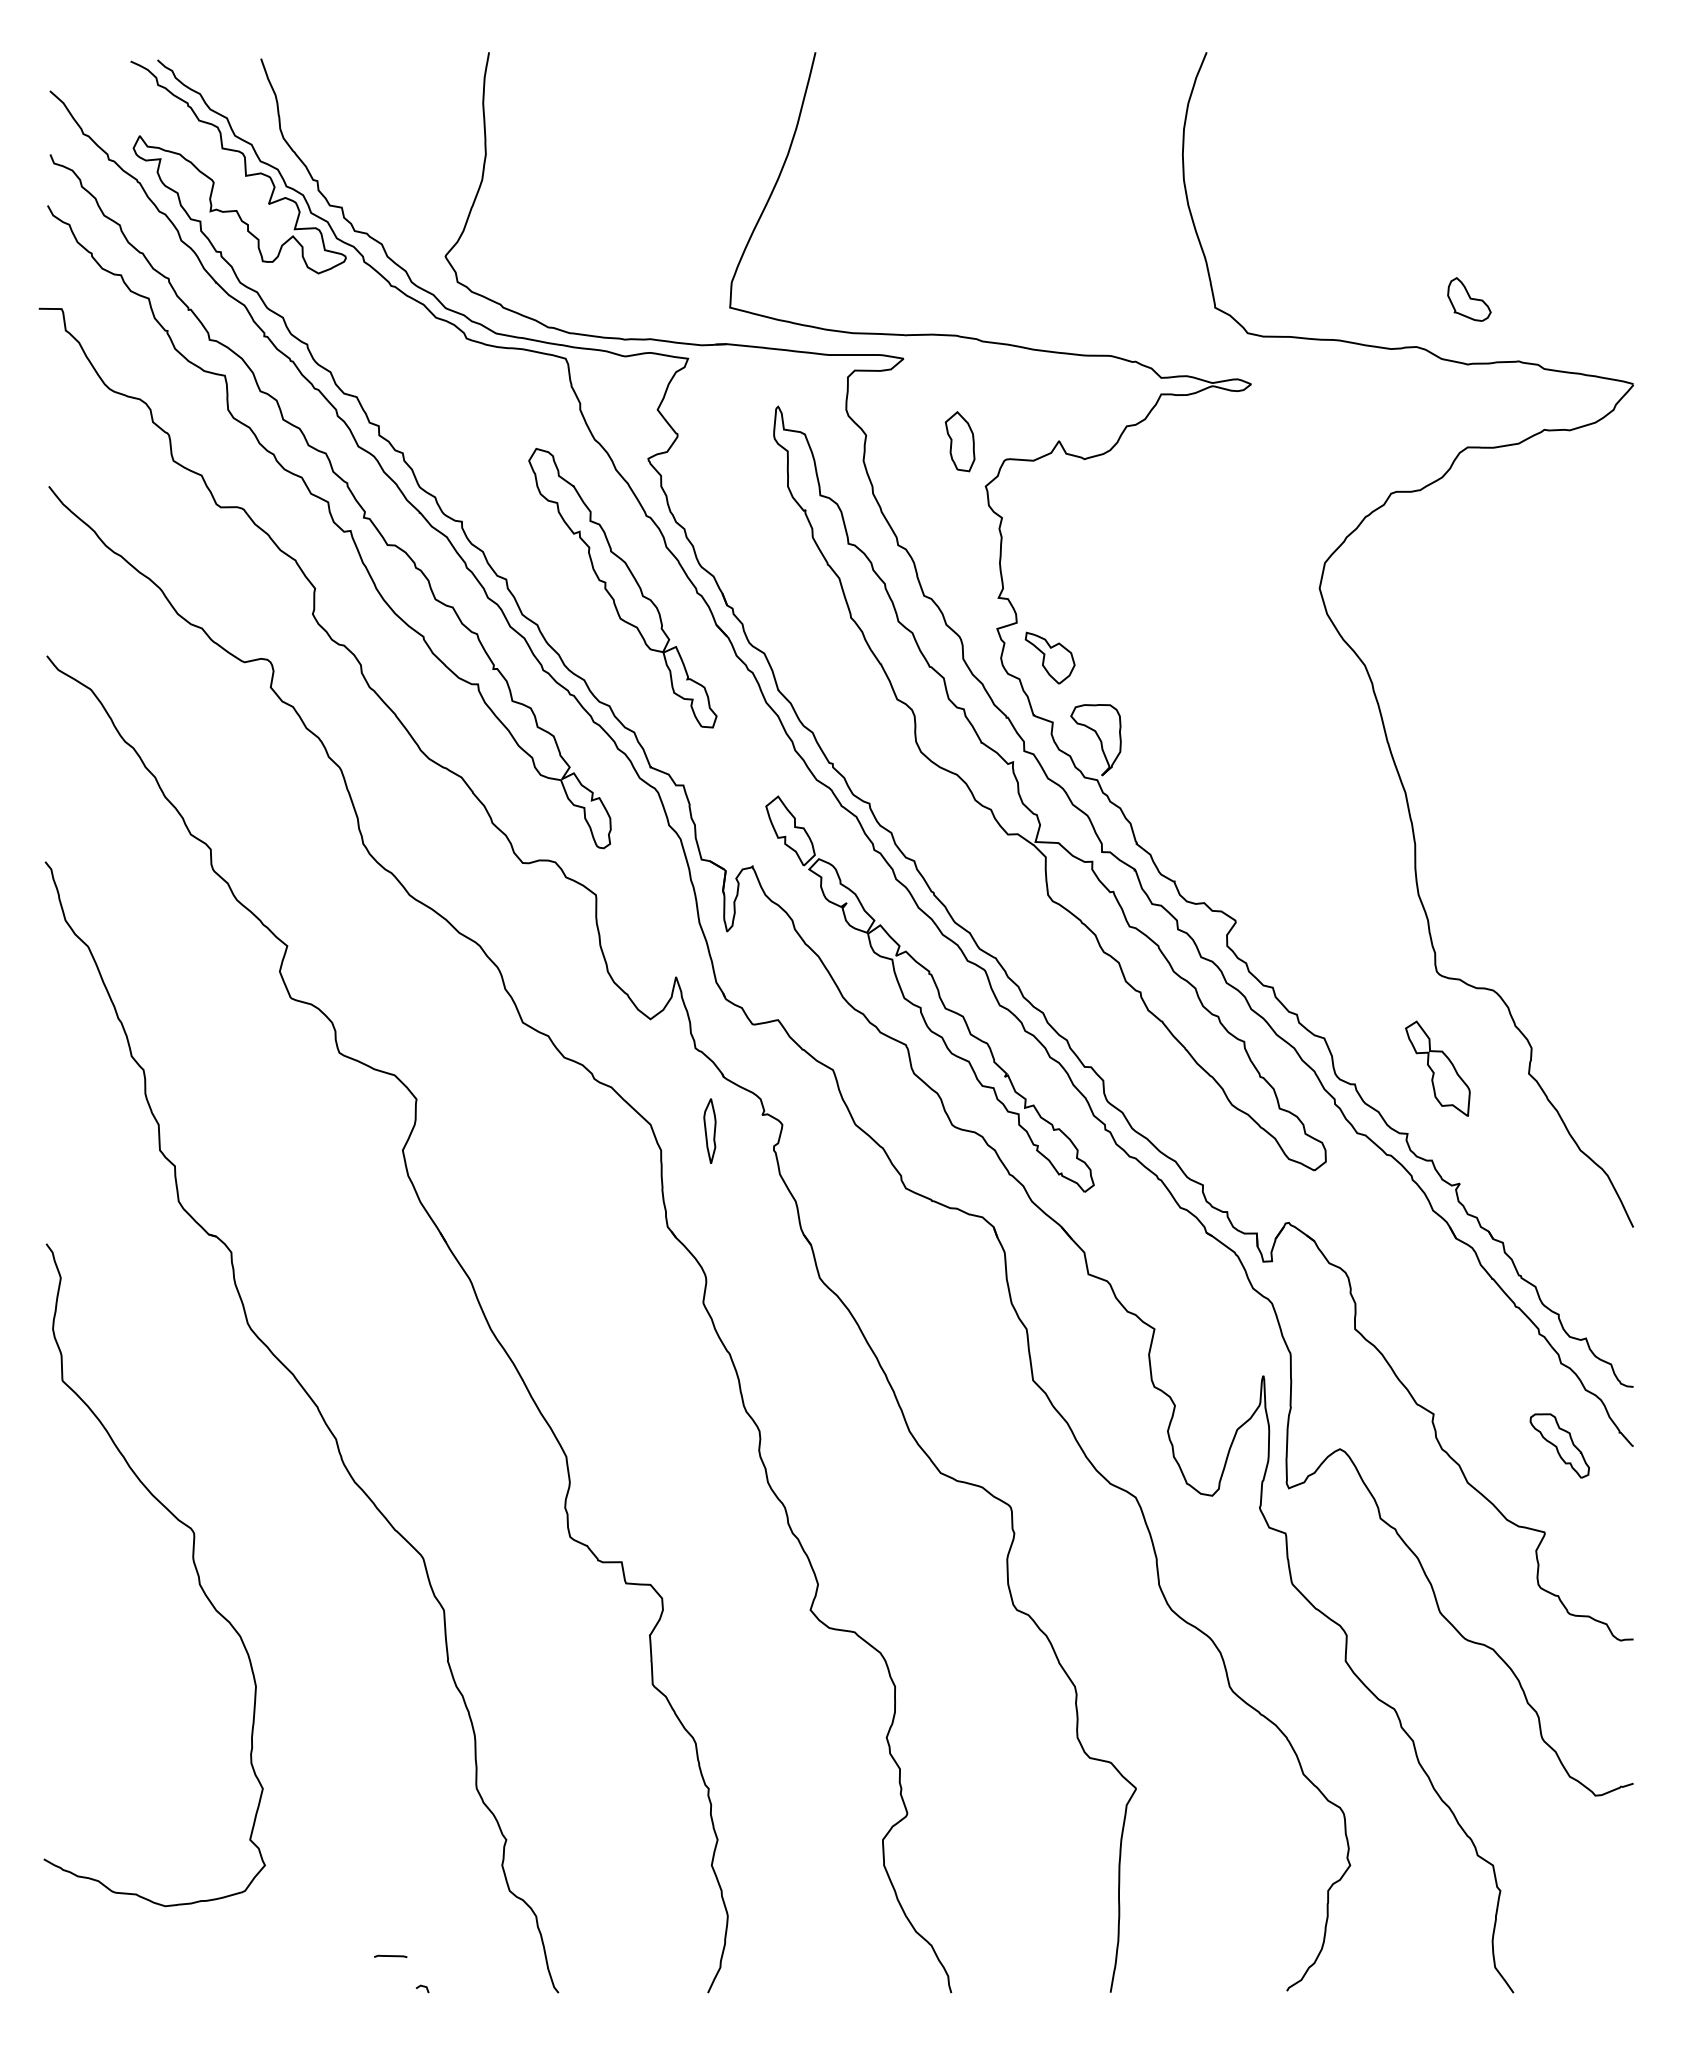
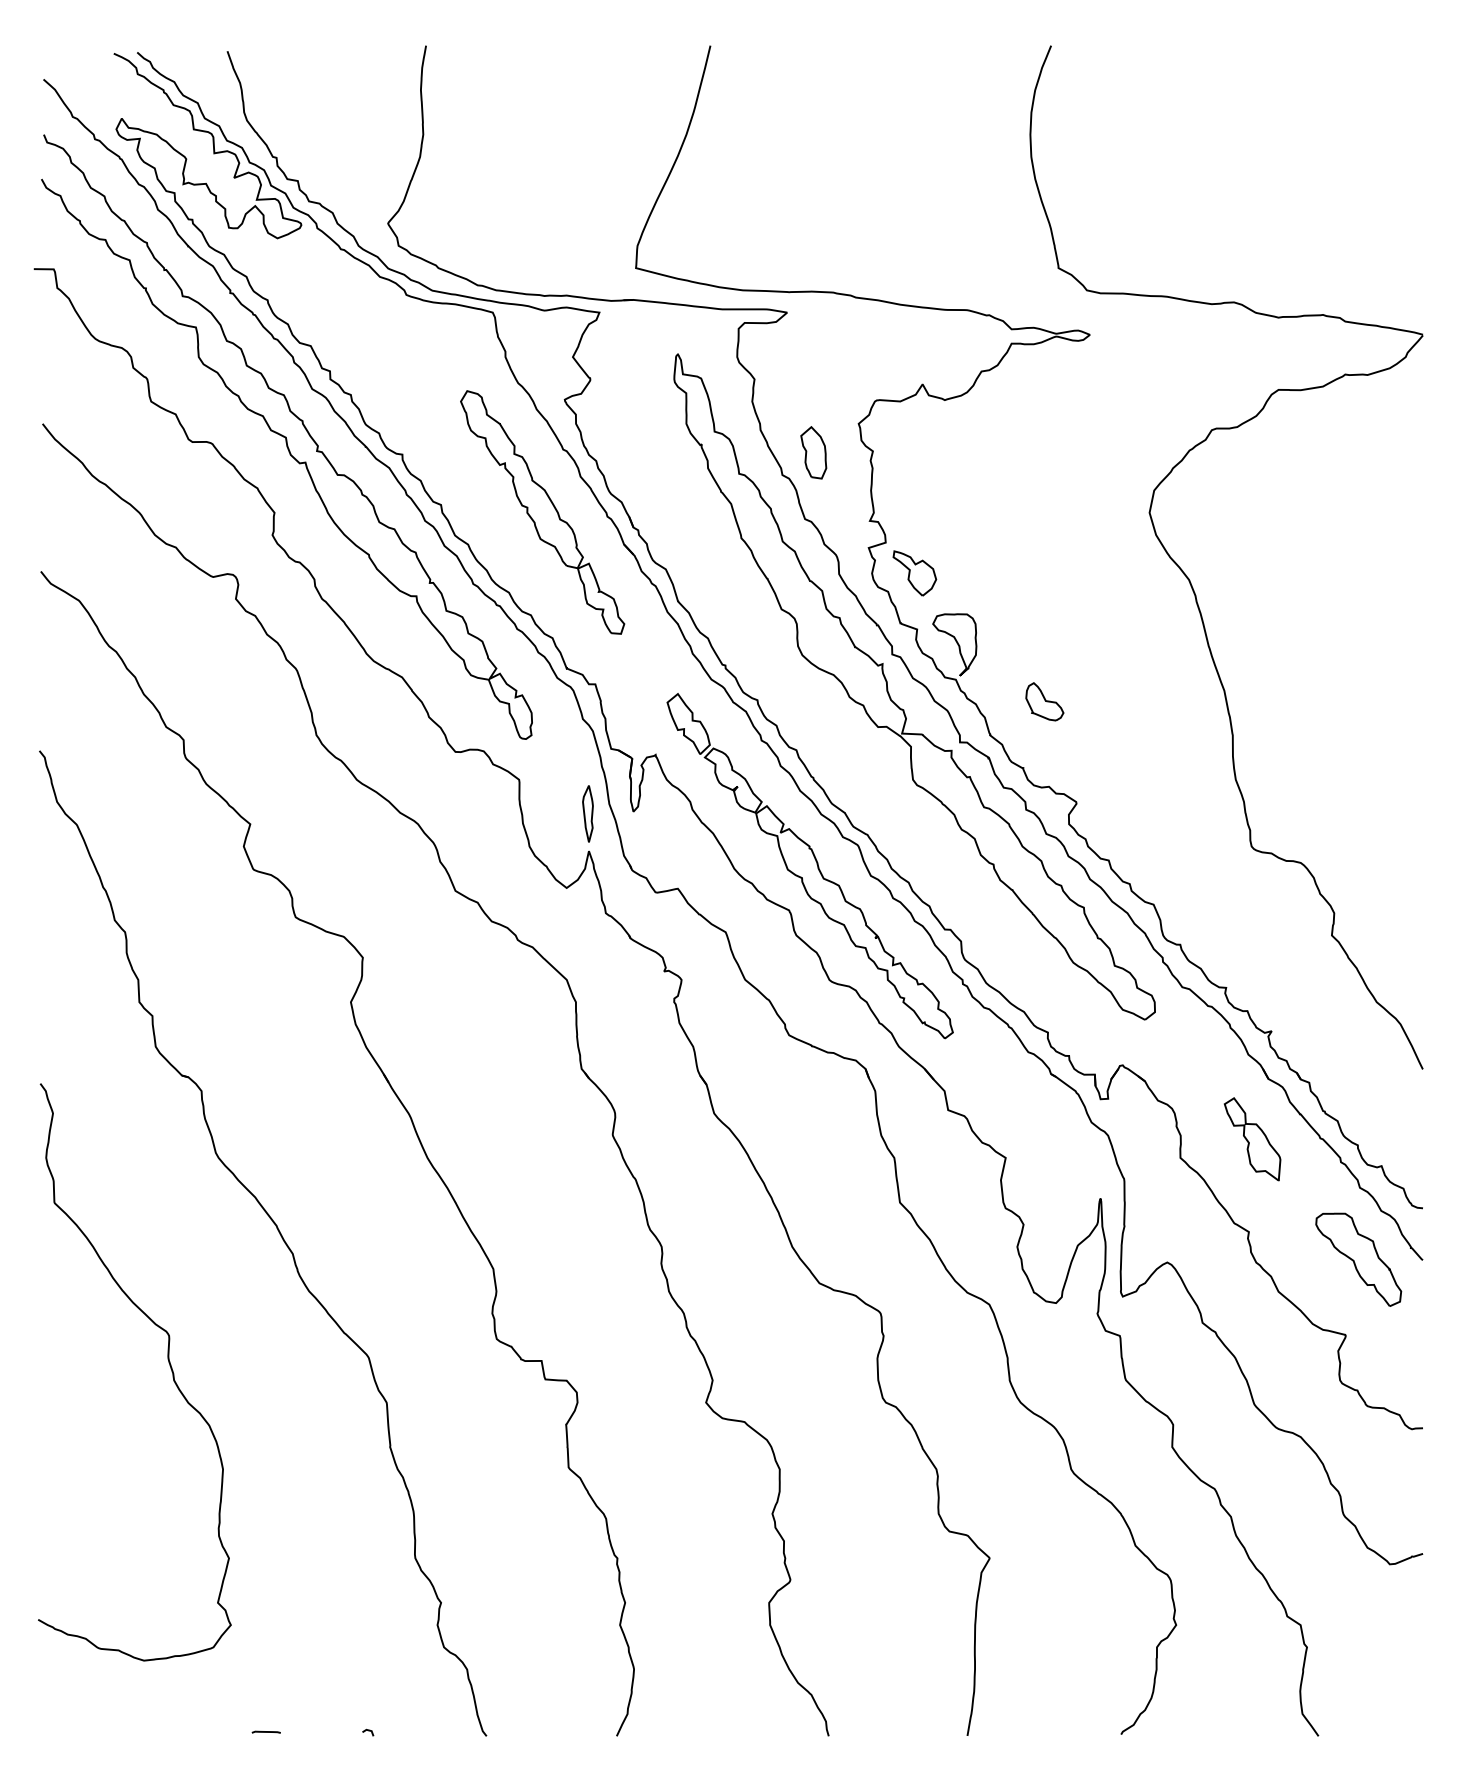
part: (1469, 299) -> (1044, 701), moved
part: (959, 441) -> (813, 452), moved
part: (1437, 1068) -> (1252, 1139), moved
part: (709, 1130) -> (587, 813), moved
part: (1559, 1445) -> (1358, 1259), size x1.67
line: (390, 1955) -> (266, 1731), moved

